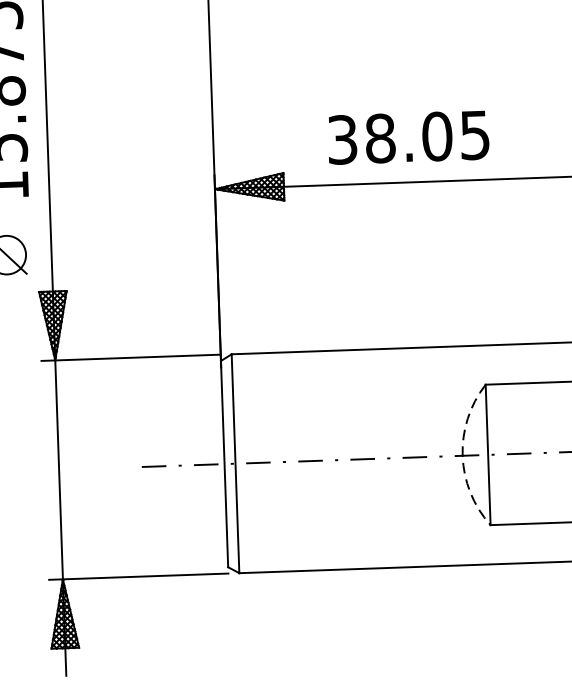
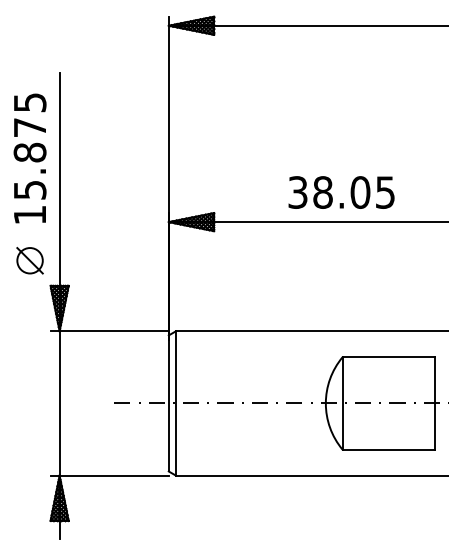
text: (408, 137) -> (341, 192), moved
arc: (462, 455) -> (325, 403), dashed -> solid

